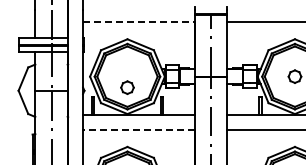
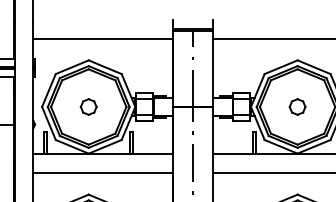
line: (139, 21) -> (103, 38), dashed -> solid
part: (127, 87) -> (88, 106), moved
line: (138, 129) -> (102, 172), dashed -> solid

